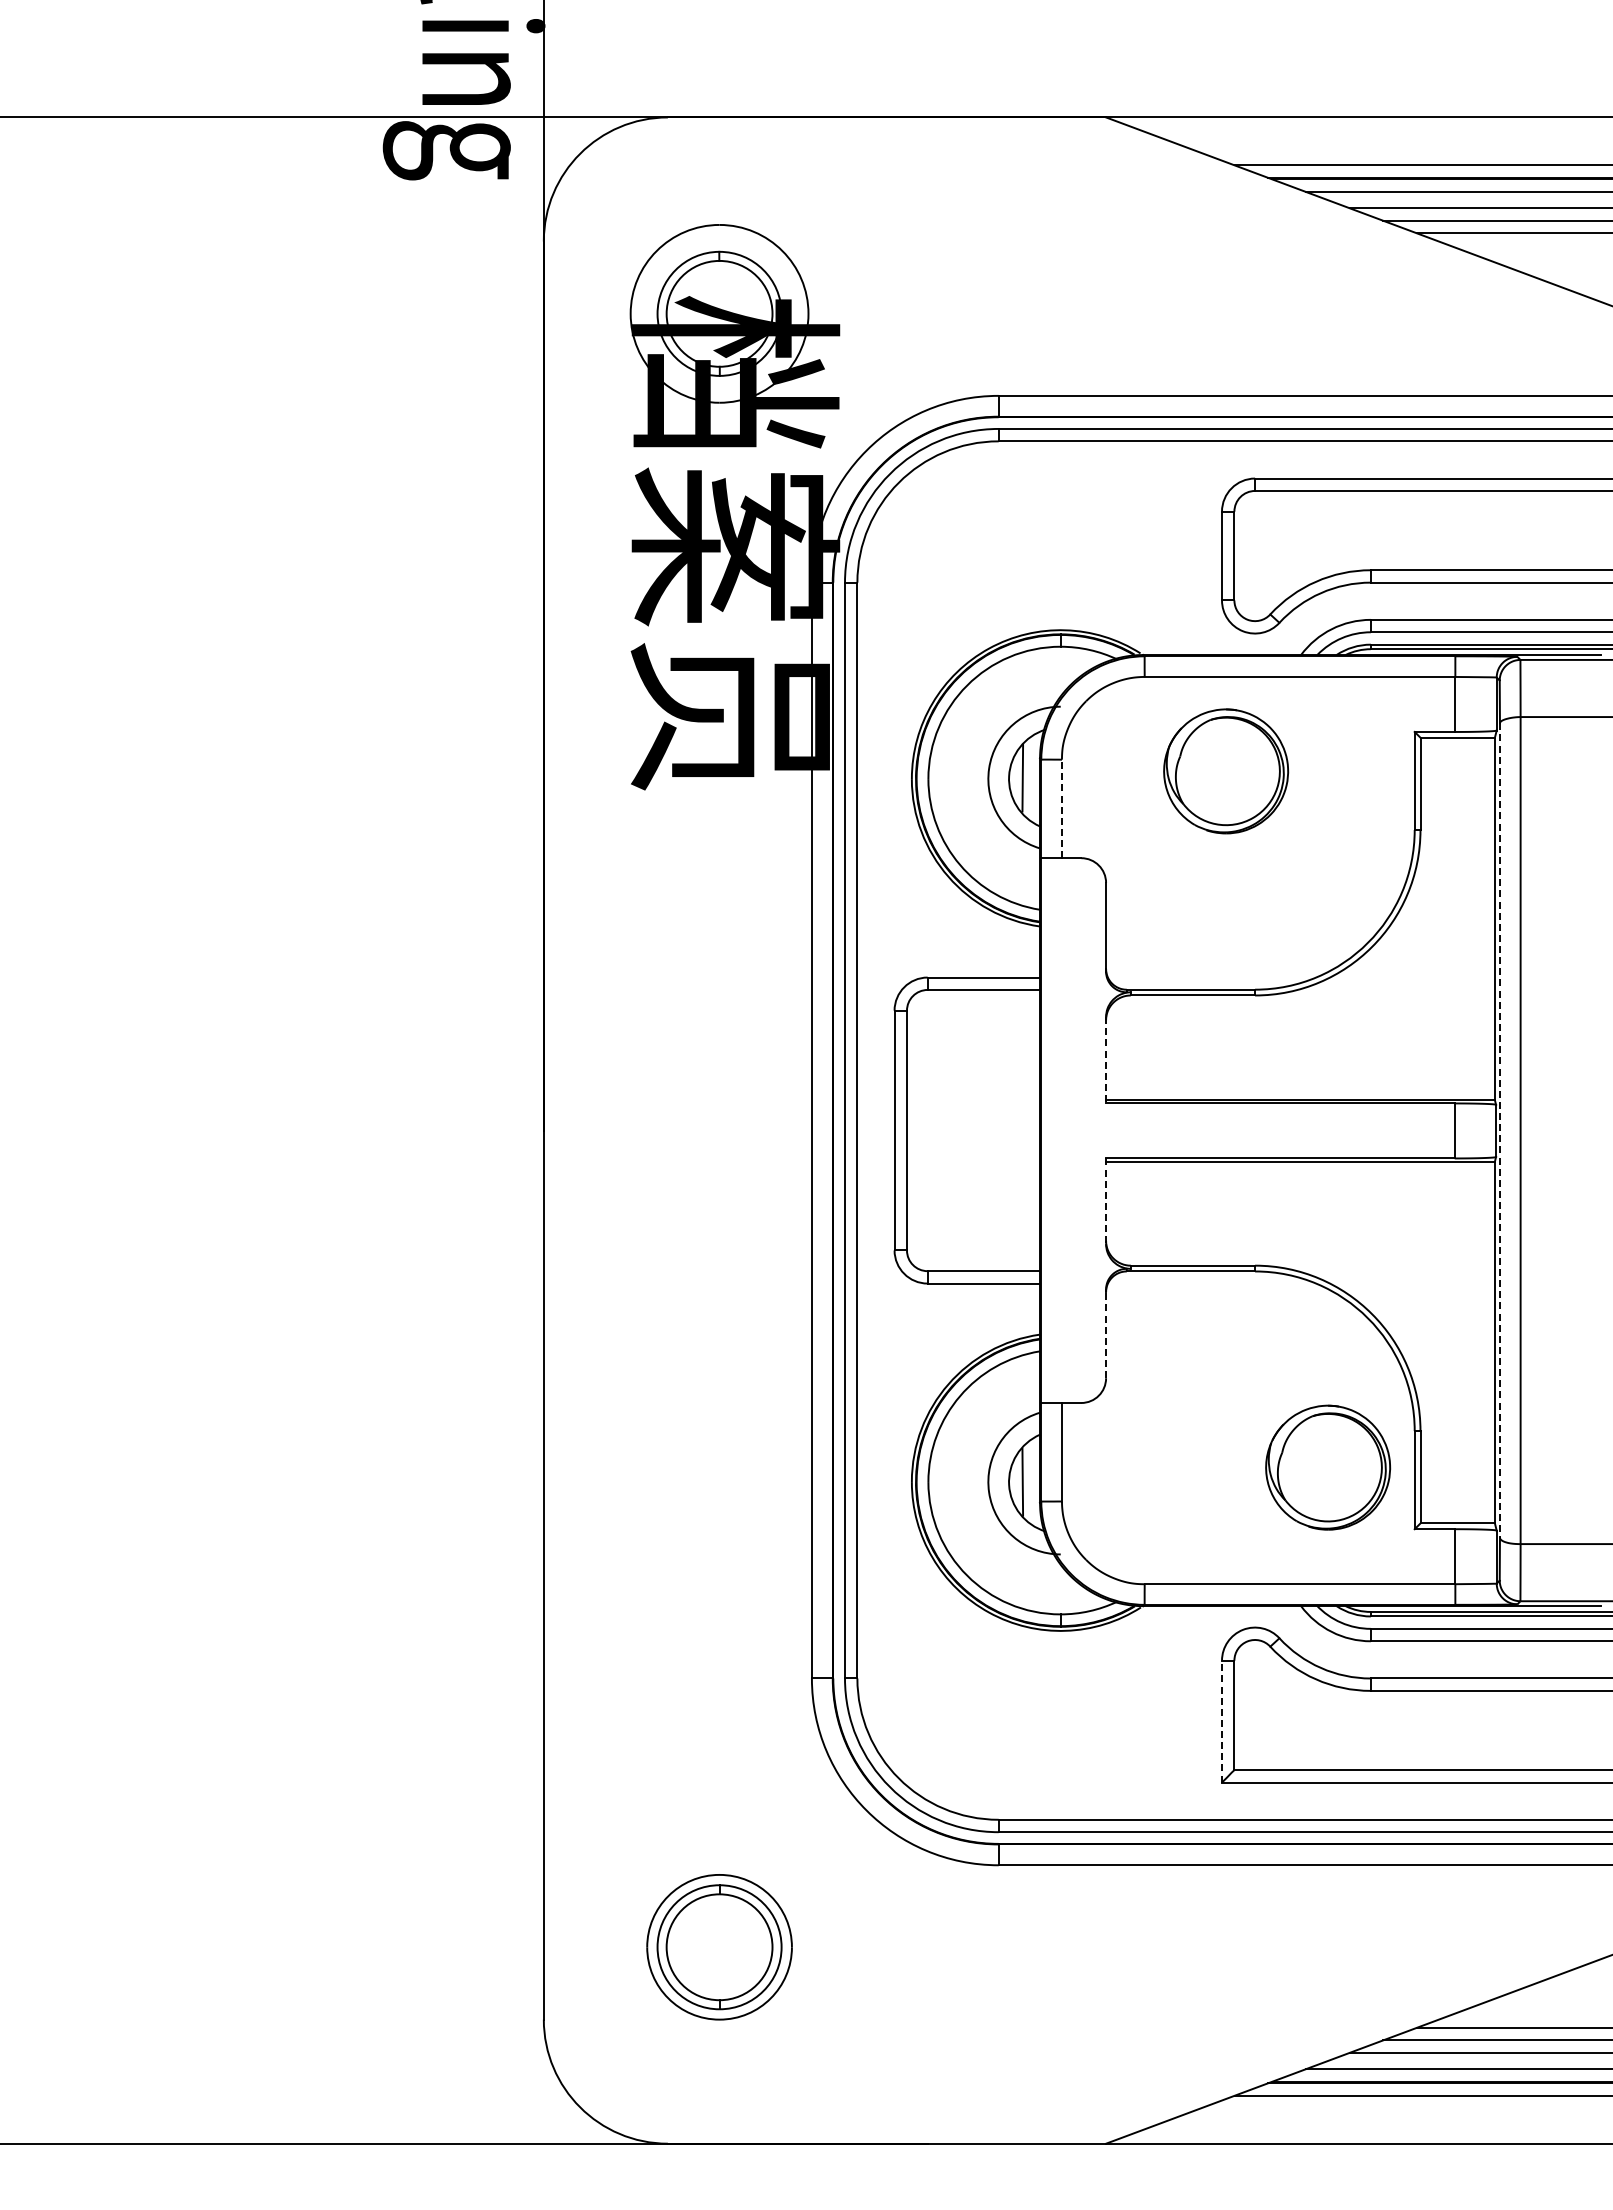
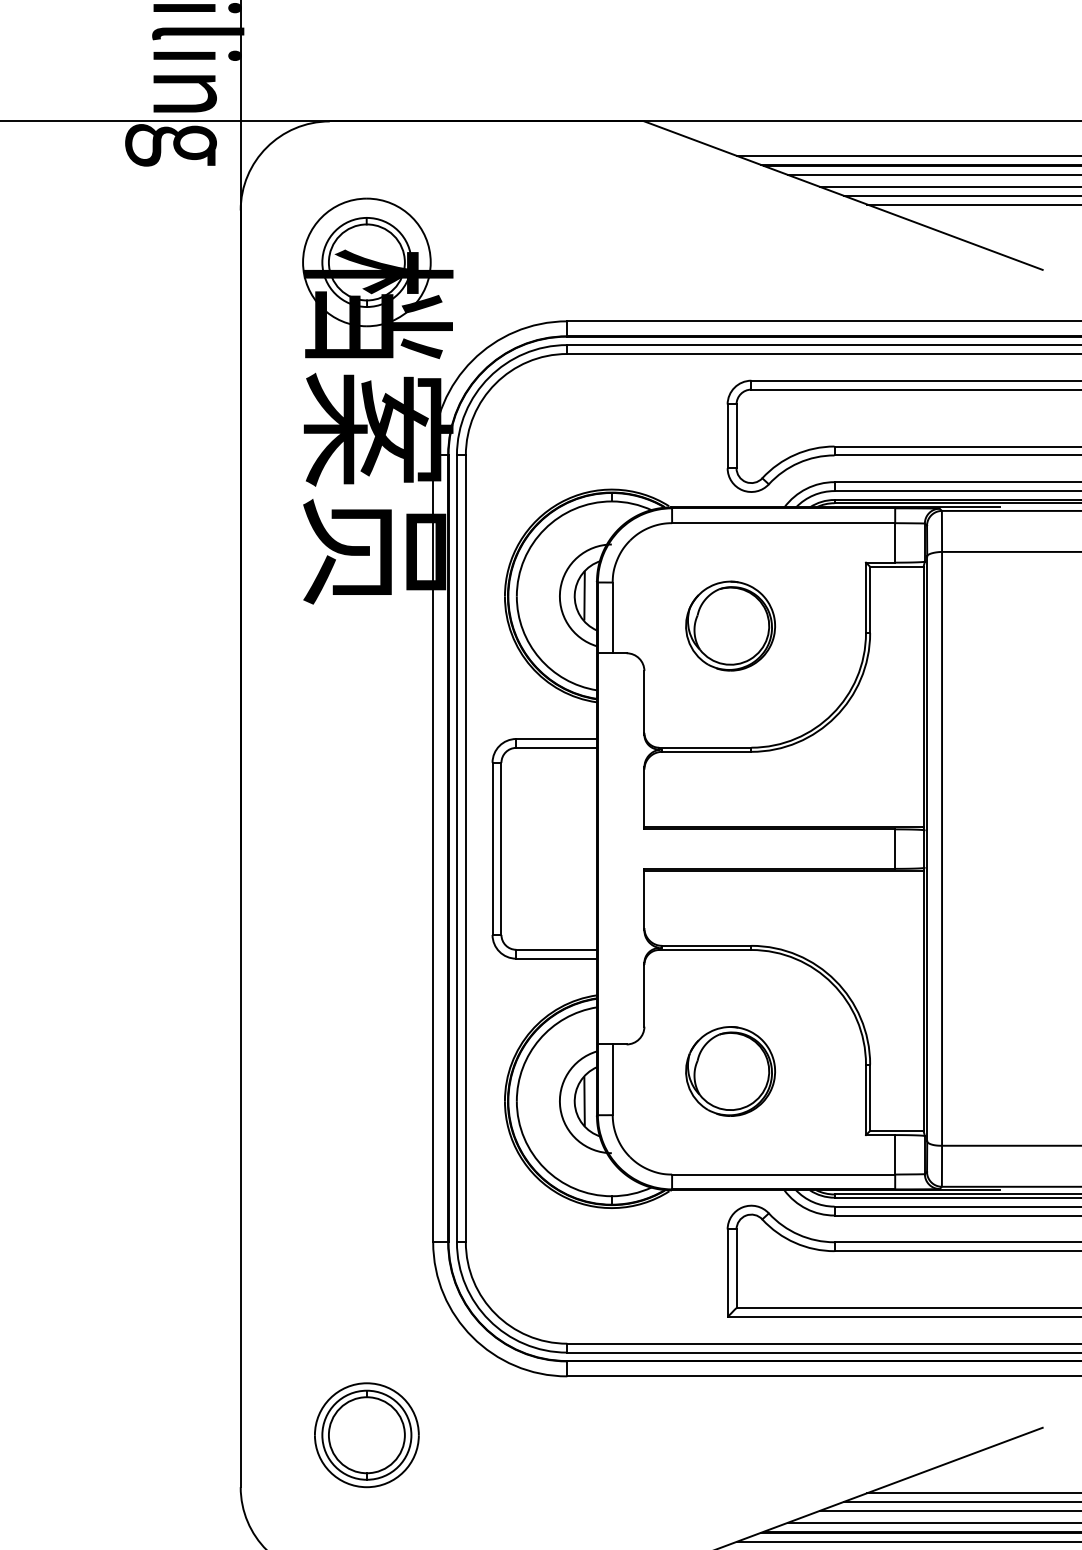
part: (1226, 771) -> (730, 626), moved
line: (1061, 808) -> (612, 617), dashed -> solid
line: (1106, 1060) -> (644, 798), dashed -> solid
line: (1499, 1131) -> (926, 849), dashed -> solid
line: (1106, 1201) -> (644, 899), dashed -> solid
line: (1106, 1334) -> (644, 995), dashed -> solid
part: (1328, 1467) -> (730, 1071), moved
line: (1222, 1721) -> (727, 1273), dashed -> solid

